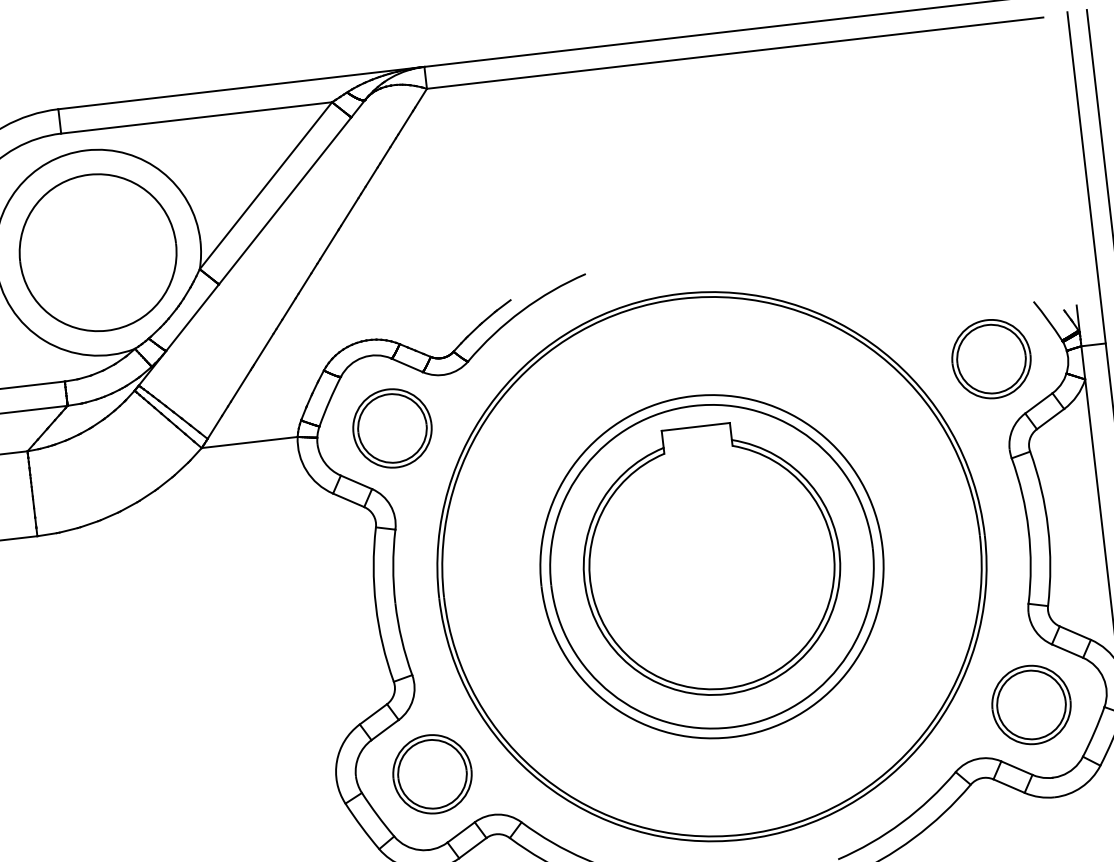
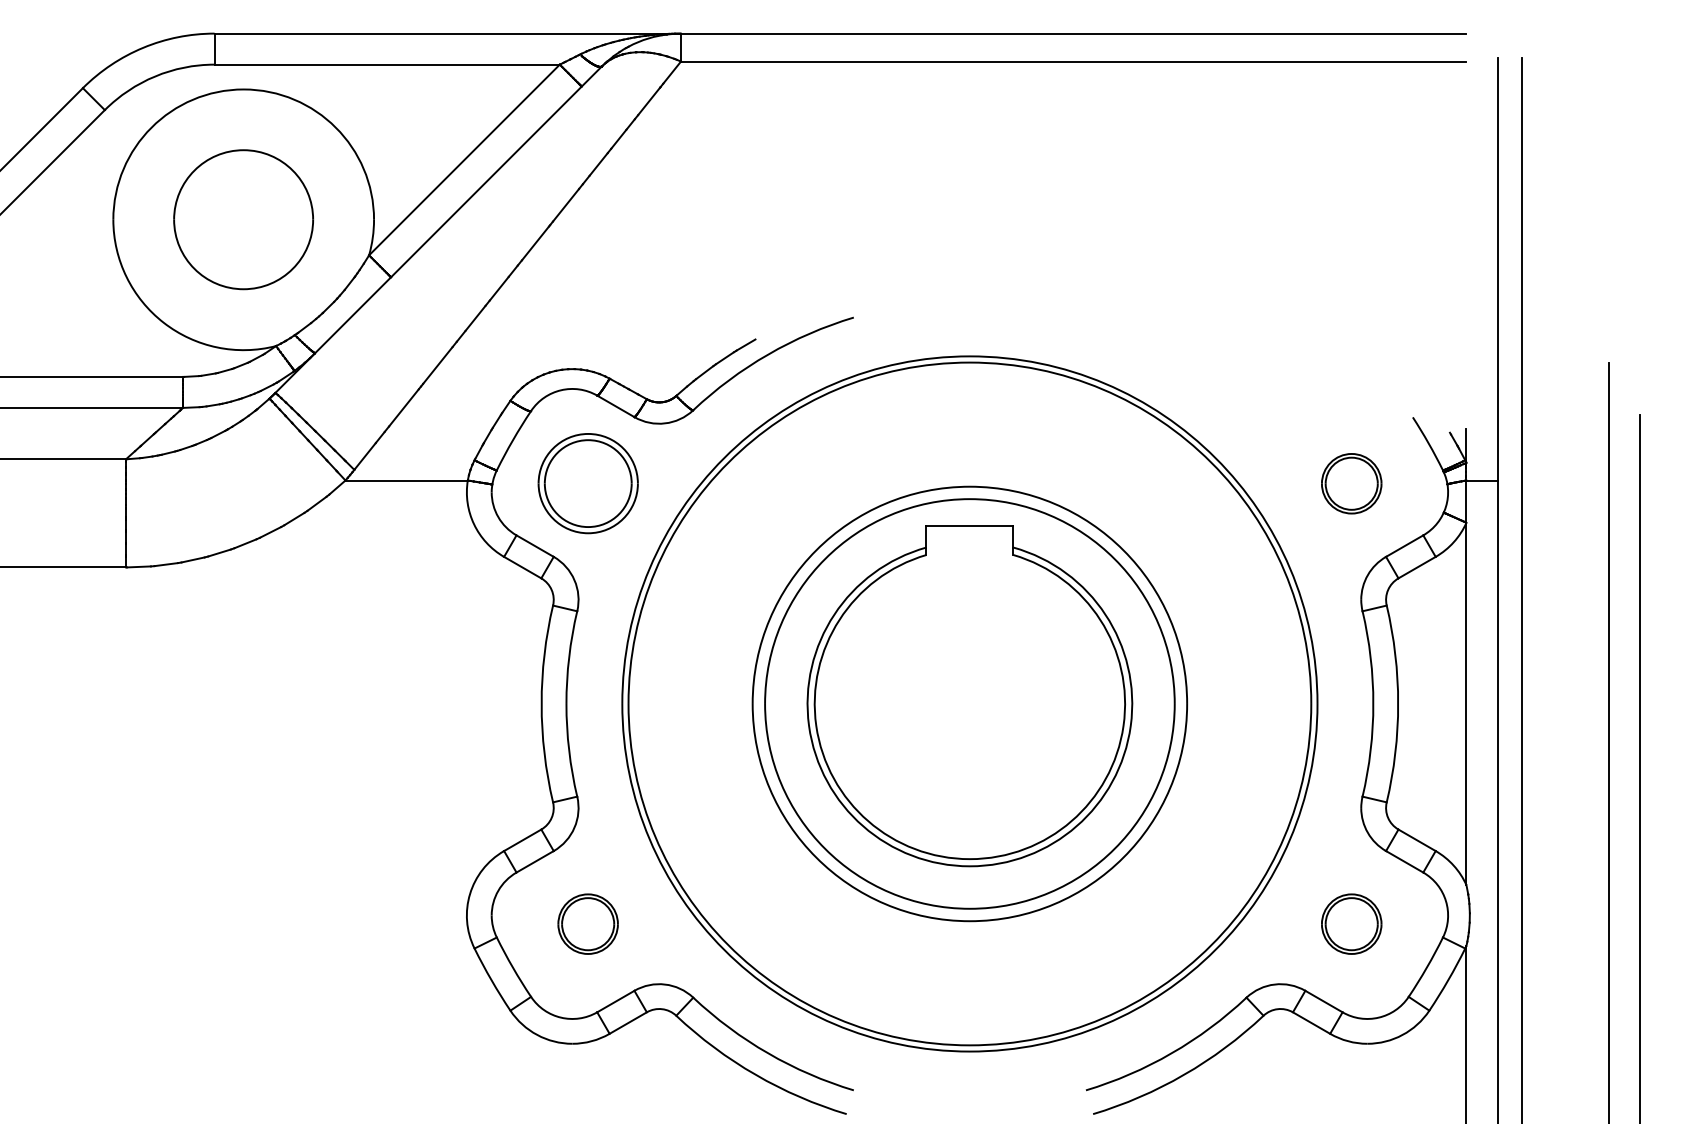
part: (97, 252) -> (243, 219), size x0.7
part: (991, 359) -> (1351, 483), size x0.6
part: (1031, 704) -> (1351, 923), size x0.6
part: (431, 773) -> (587, 923), size x0.6

